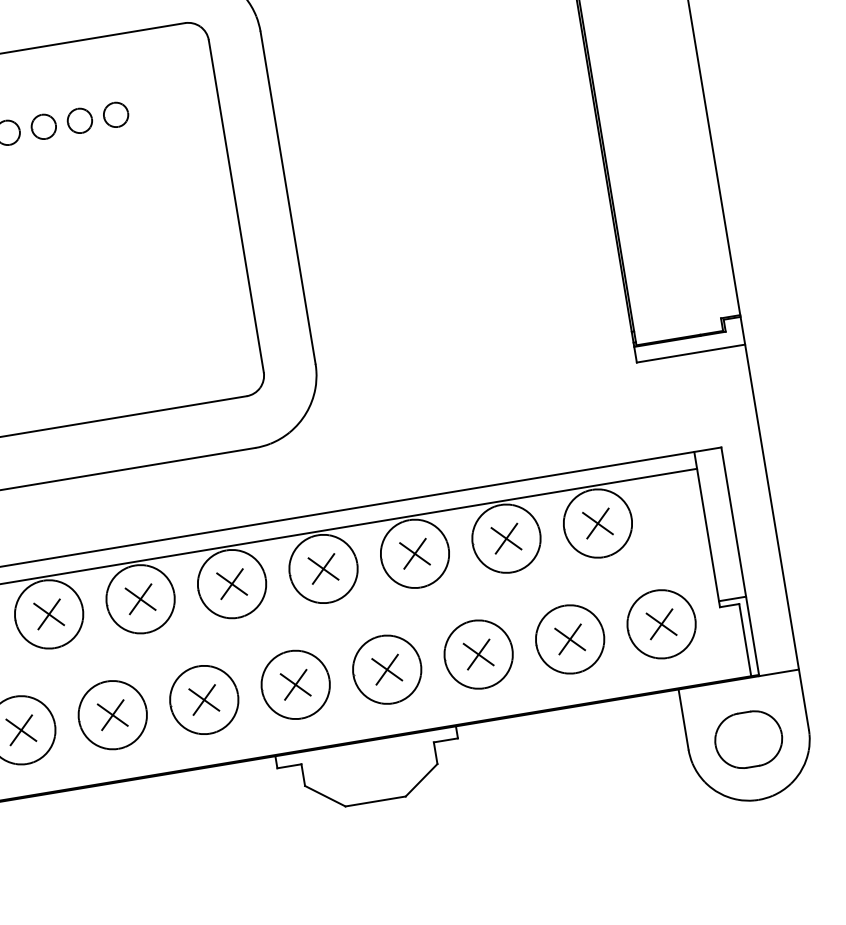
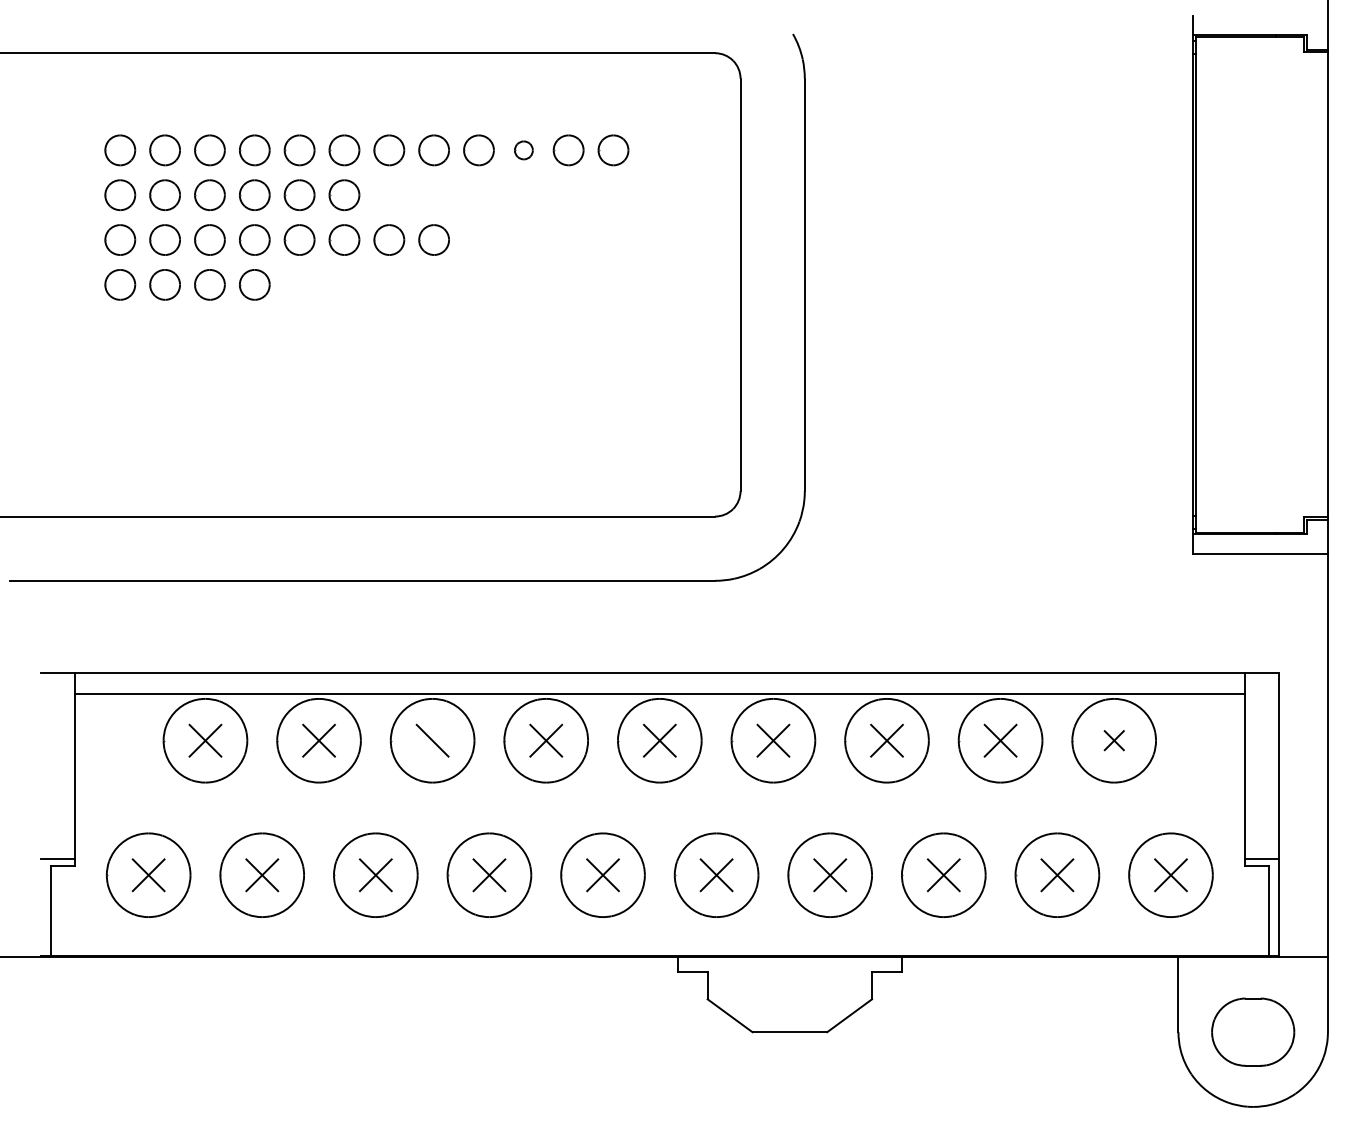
part: (43, 127) -> (523, 150), size x0.6
part: (598, 523) -> (1114, 740), size x0.6
line: (49, 614) -> (432, 740), removed

